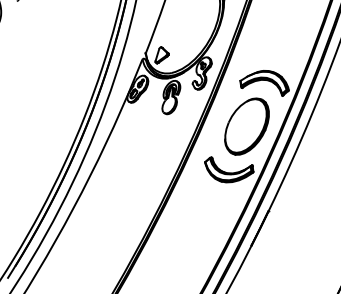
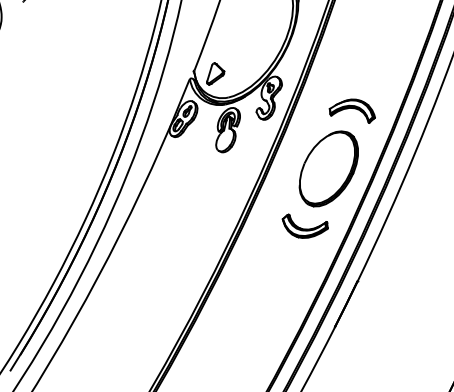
part: (264, 82) -> (352, 110), size x0.7
part: (229, 169) -> (305, 225), size x0.7

